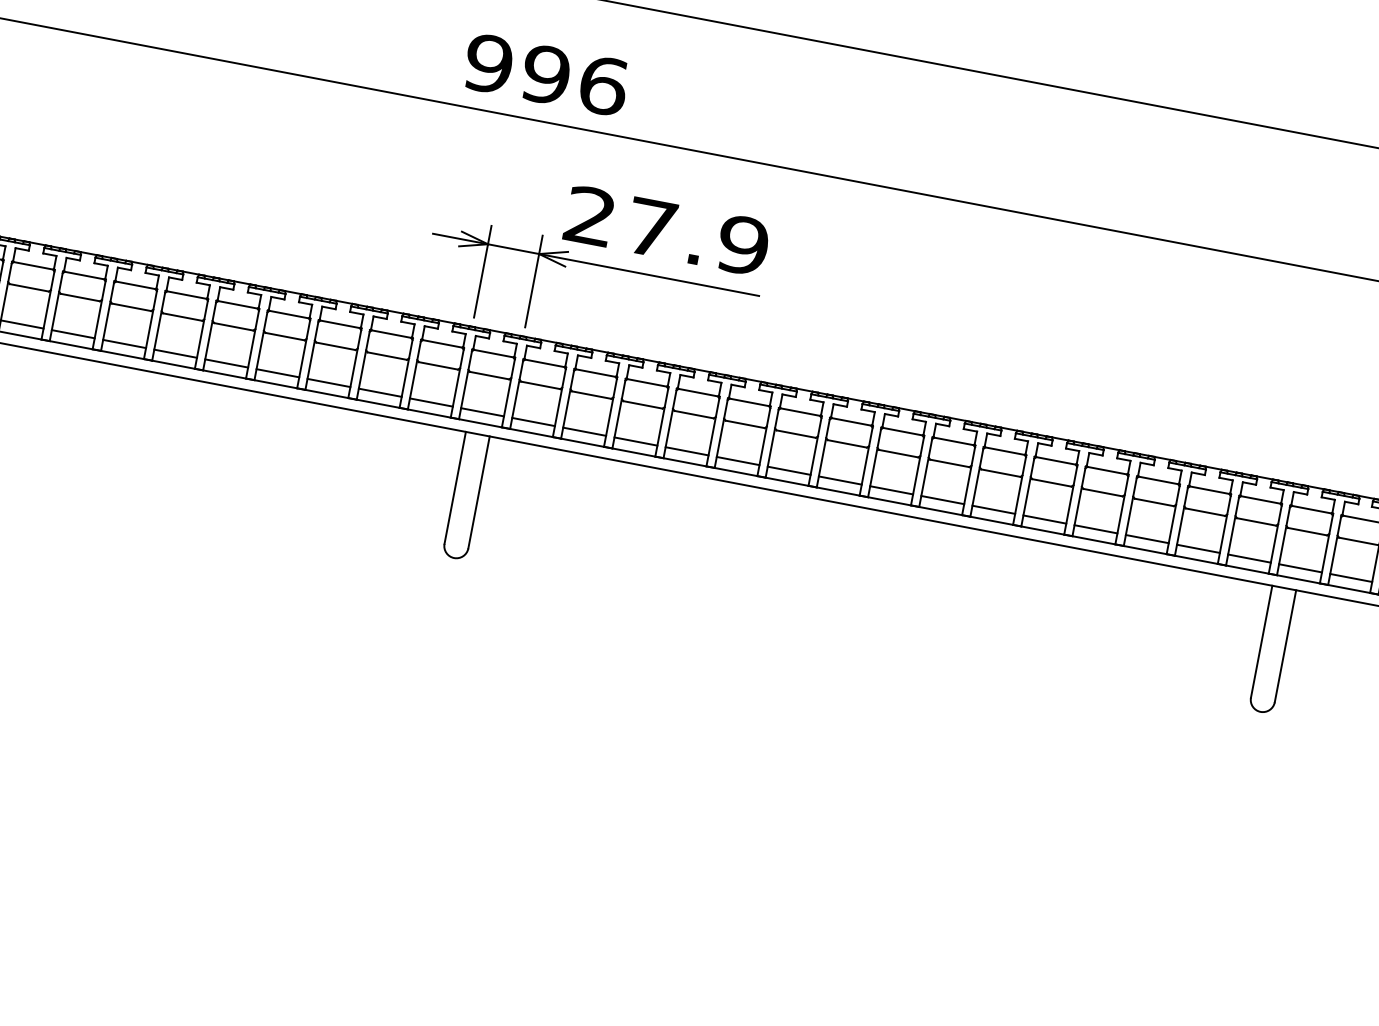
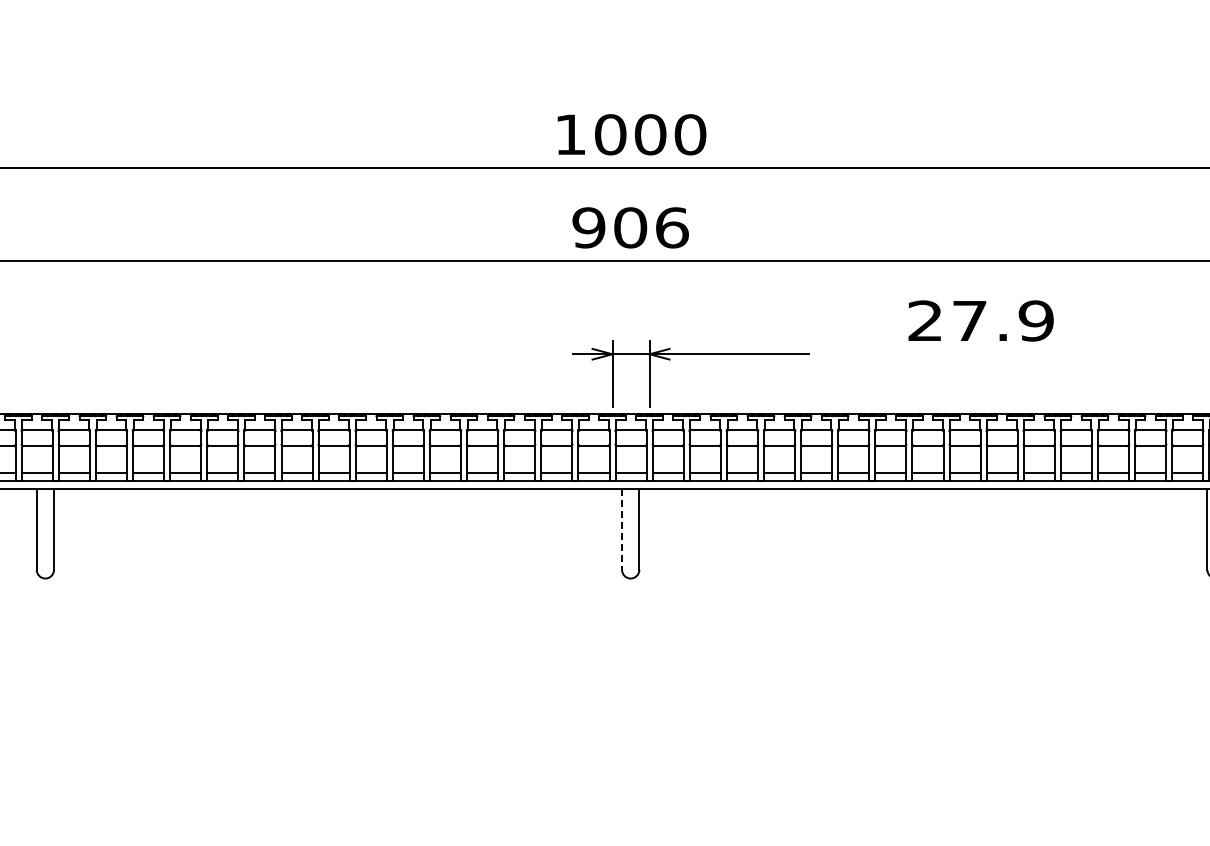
text: (546, 74) -> (630, 227), 996 -> 906
text: (666, 230) -> (980, 320), moved
line: (455, 488) -> (622, 529), solid -> dashed

